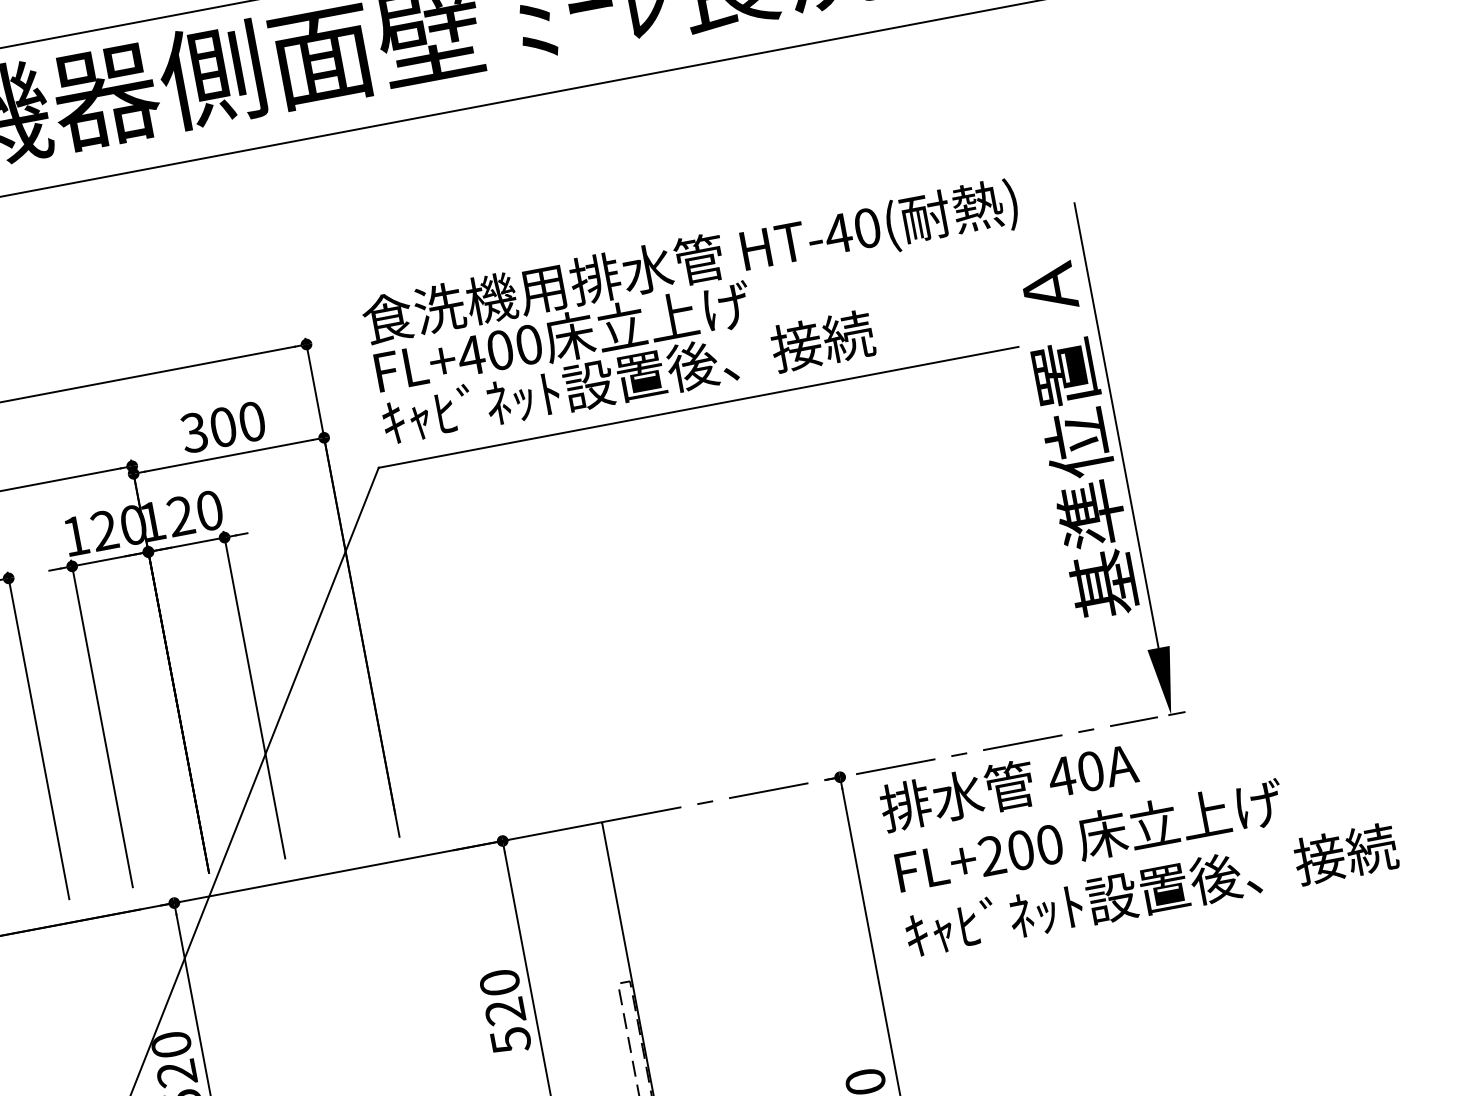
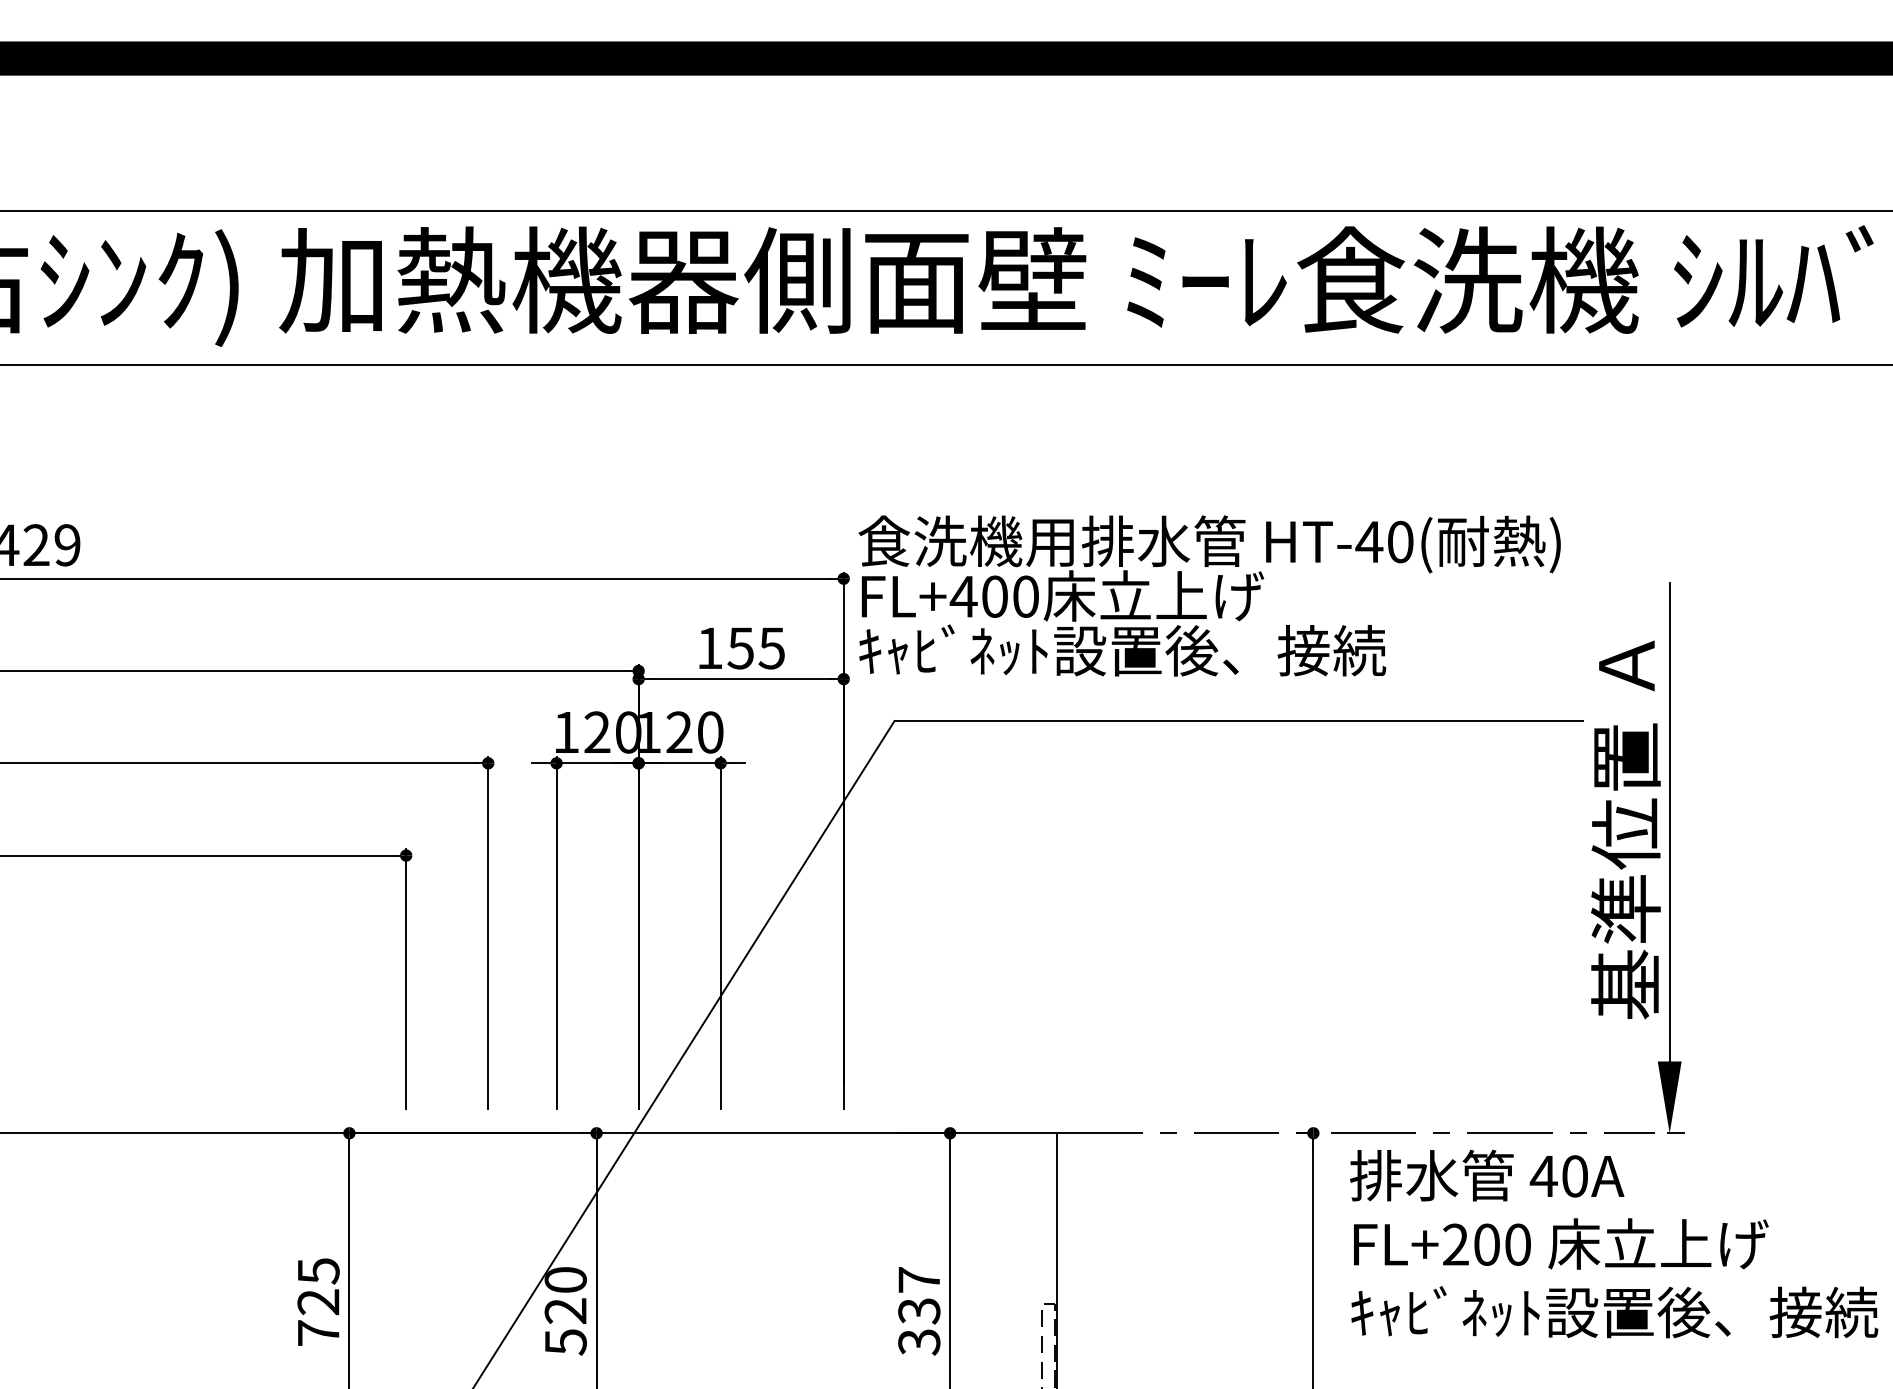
text: (699, 311) -> (1209, 595), moved
text: (222, 427) -> (740, 648), 300 -> 155
text: (505, 1011) -> (919, 1311), 520 -> 337

